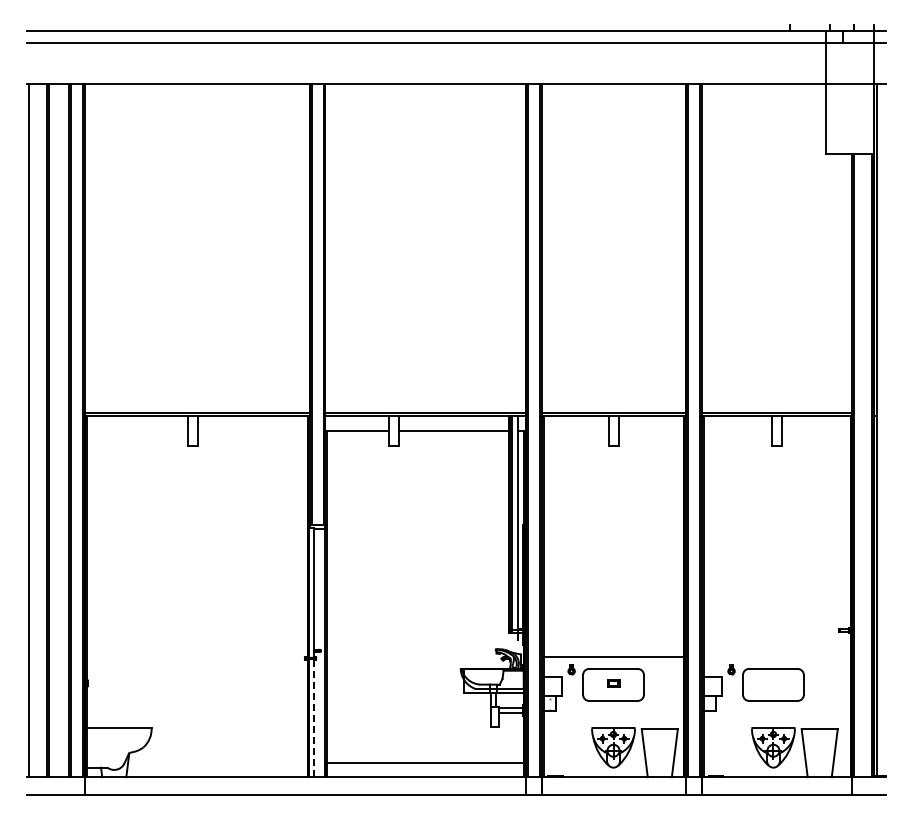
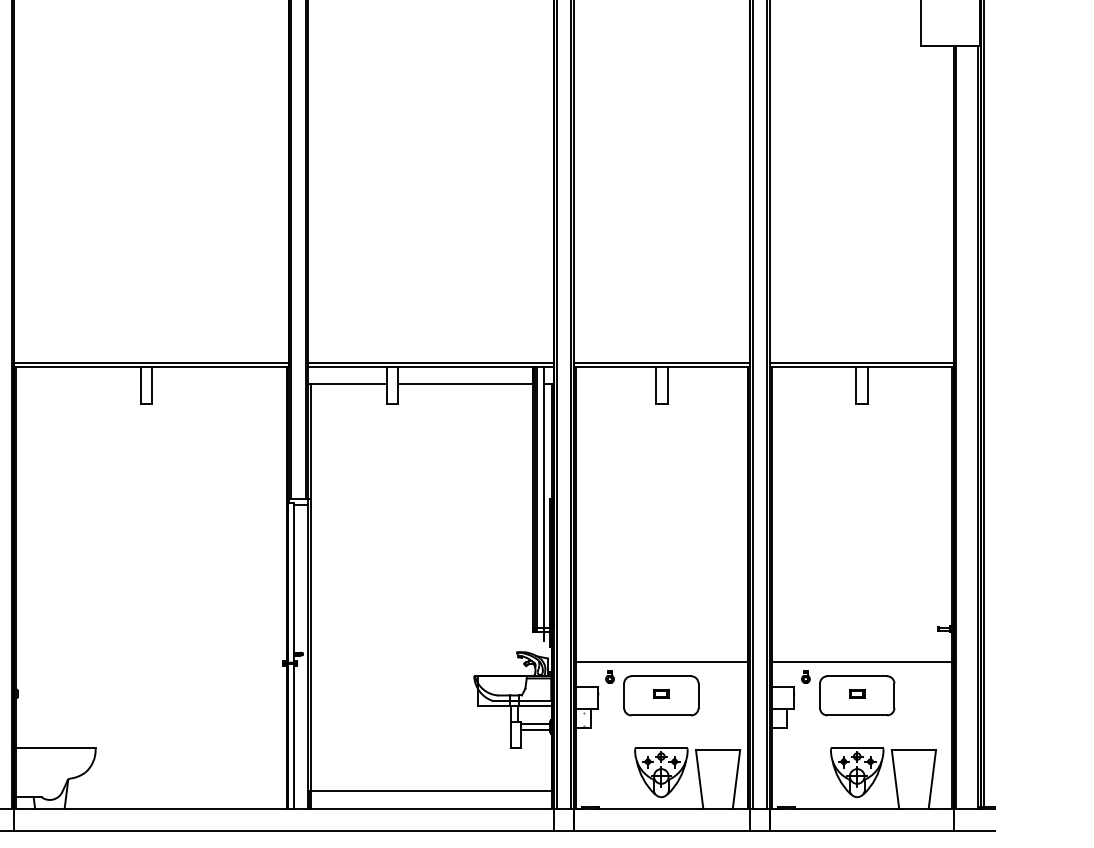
line: (776, 656) -> (860, 661), added
part: (772, 683) -> (856, 694), added
line: (313, 717) -> (293, 735), dashed -> solid

